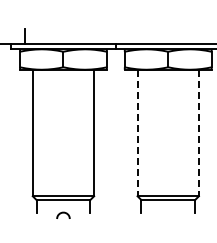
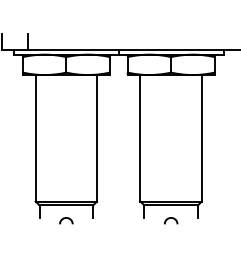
line: (137, 133) -> (140, 138), dashed -> solid
line: (198, 133) -> (201, 138), dashed -> solid
curve: (168, 213) -> (171, 218), added

